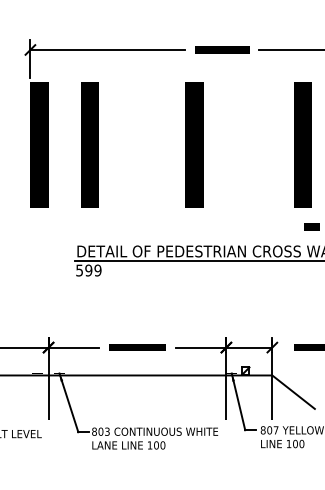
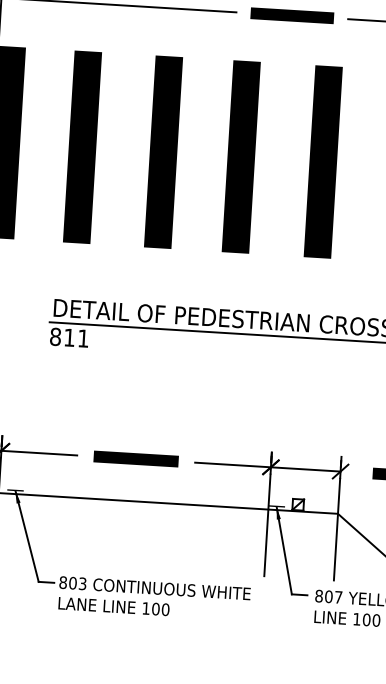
fill: (143, 144) -> (164, 151), added
fill: (248, 144) -> (323, 161), added
text: (88, 270) -> (69, 337), 599 -> 811

